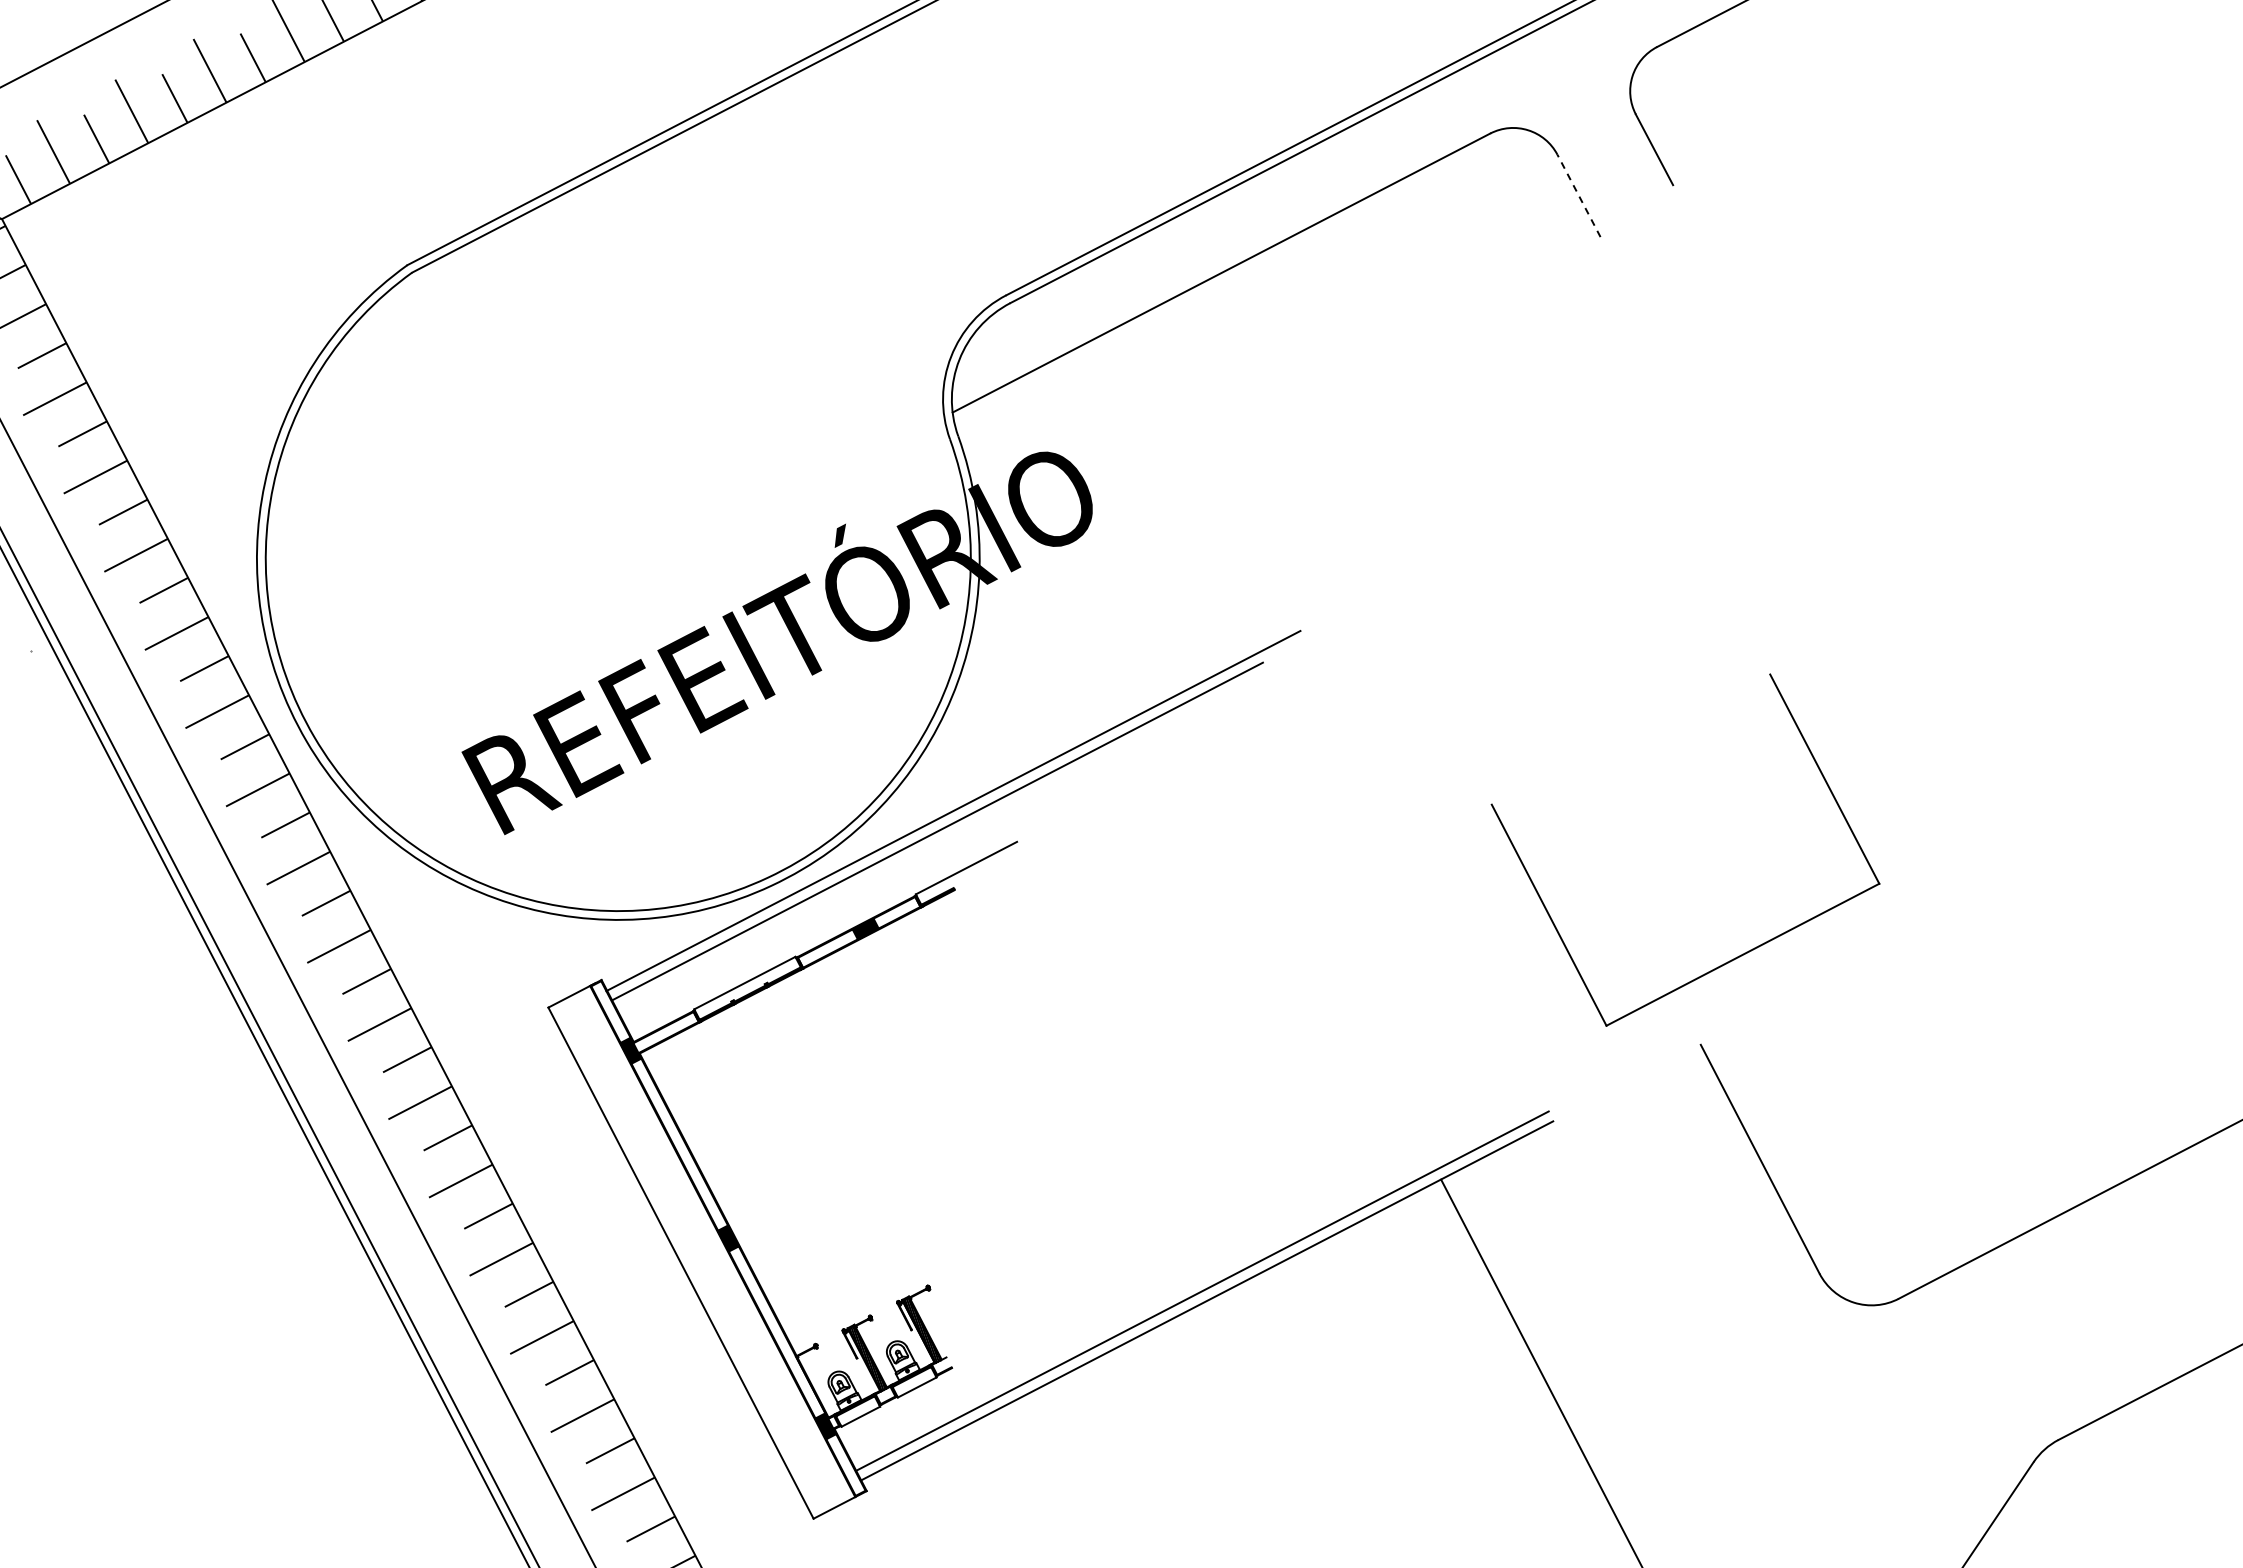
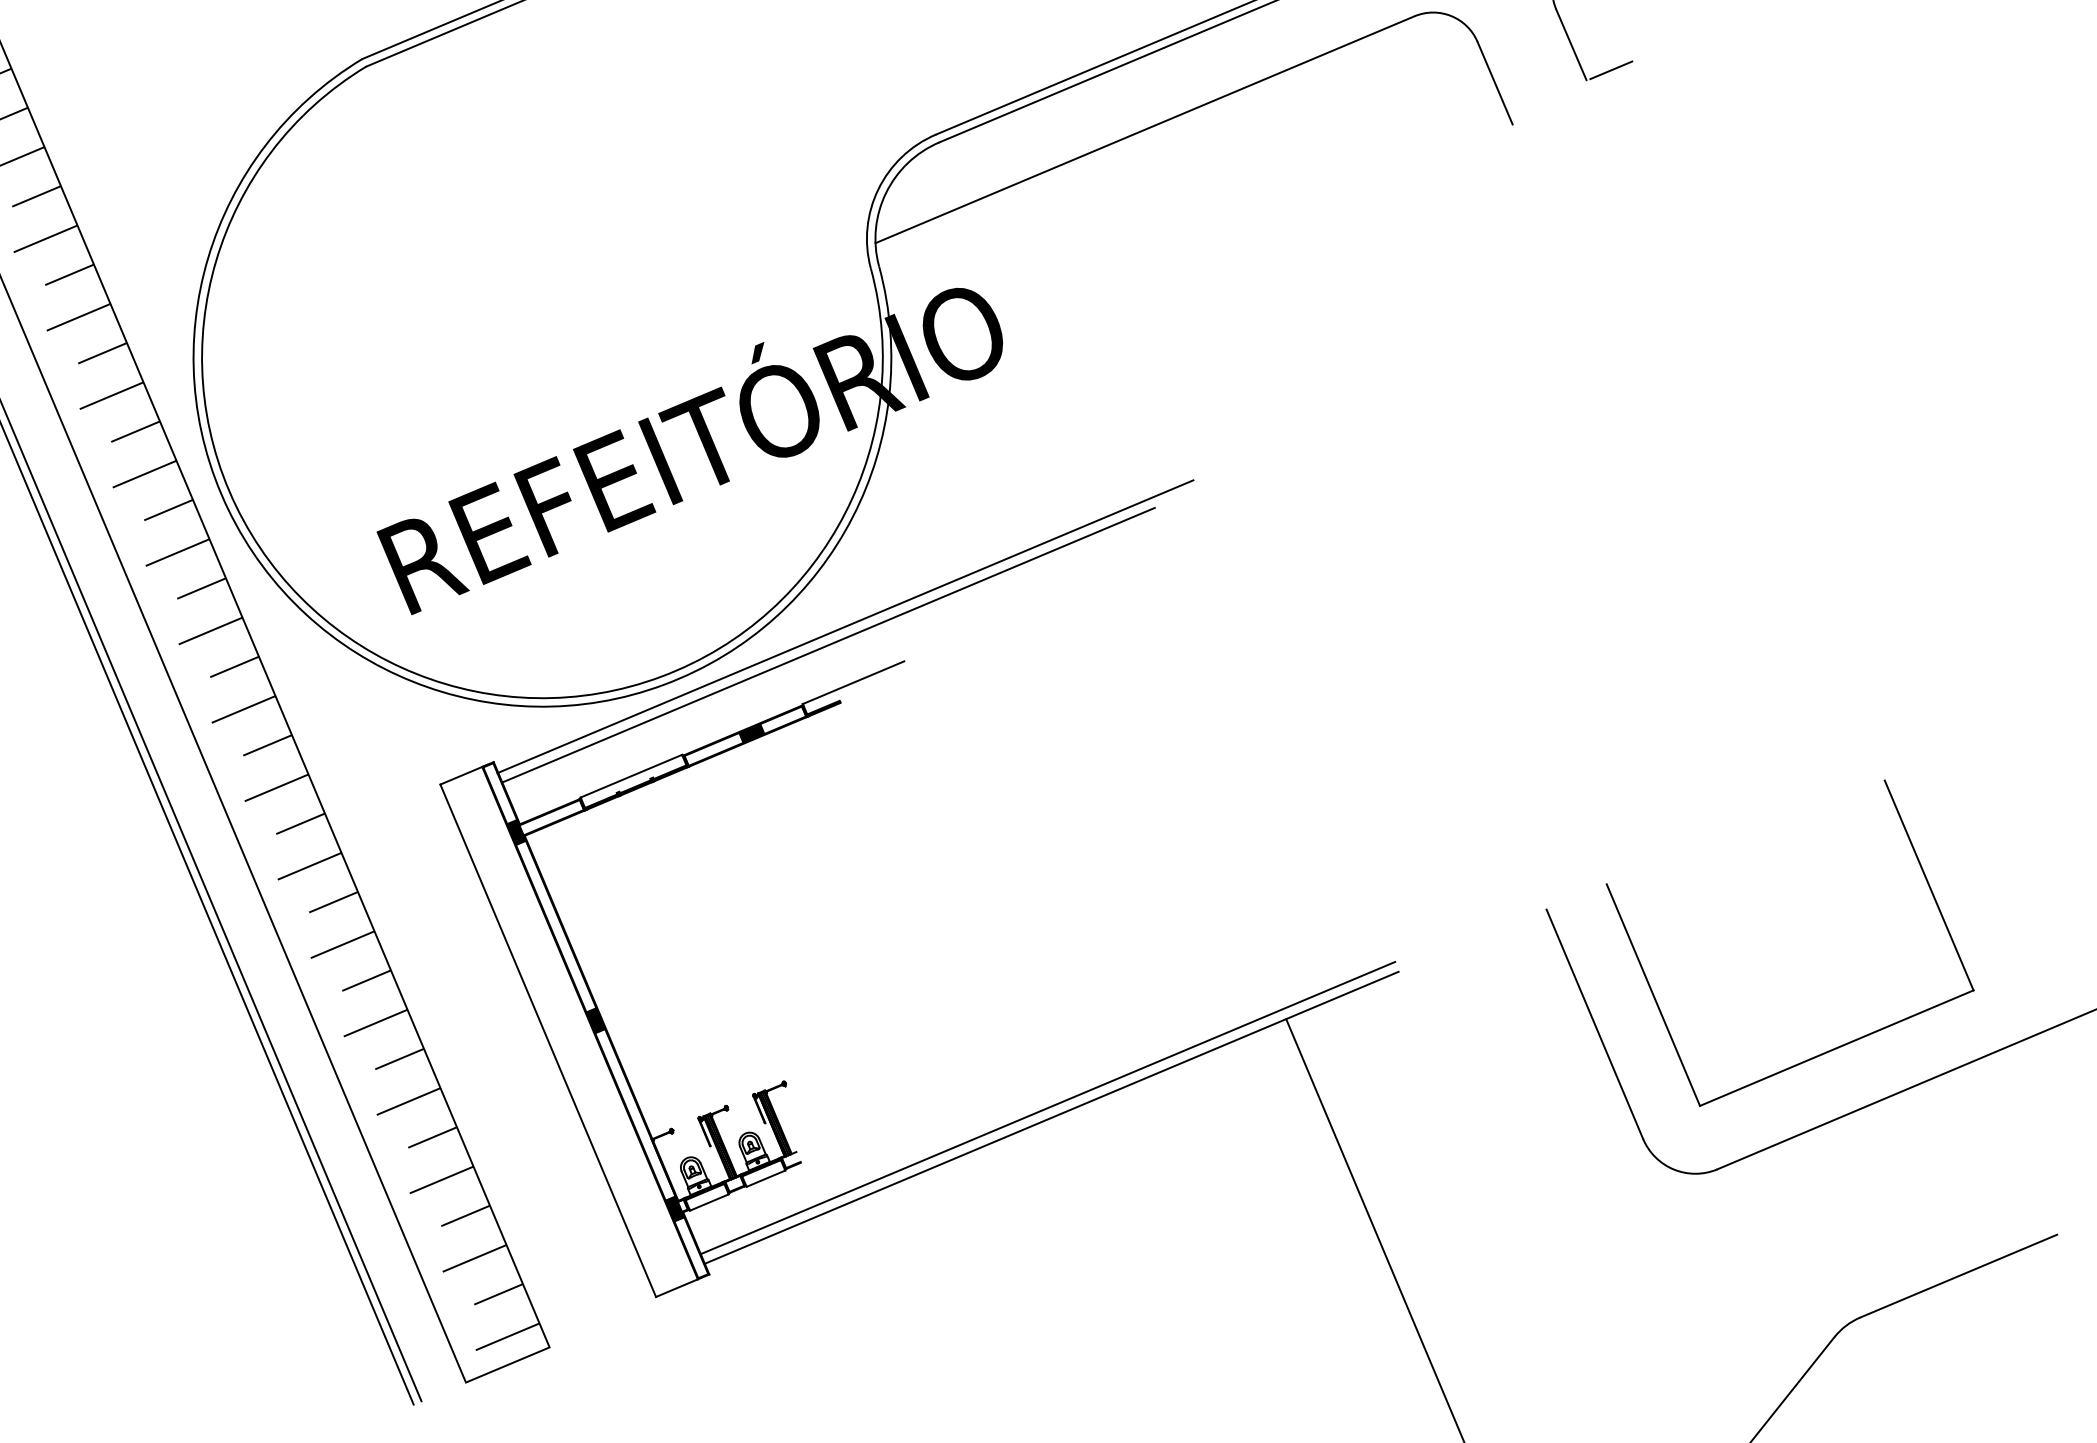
line: (1697, 172) -> (1610, 69), added
line: (1578, 195) -> (1494, 82), dashed -> solid
part: (1742, 953) -> (1836, 1046), moved

